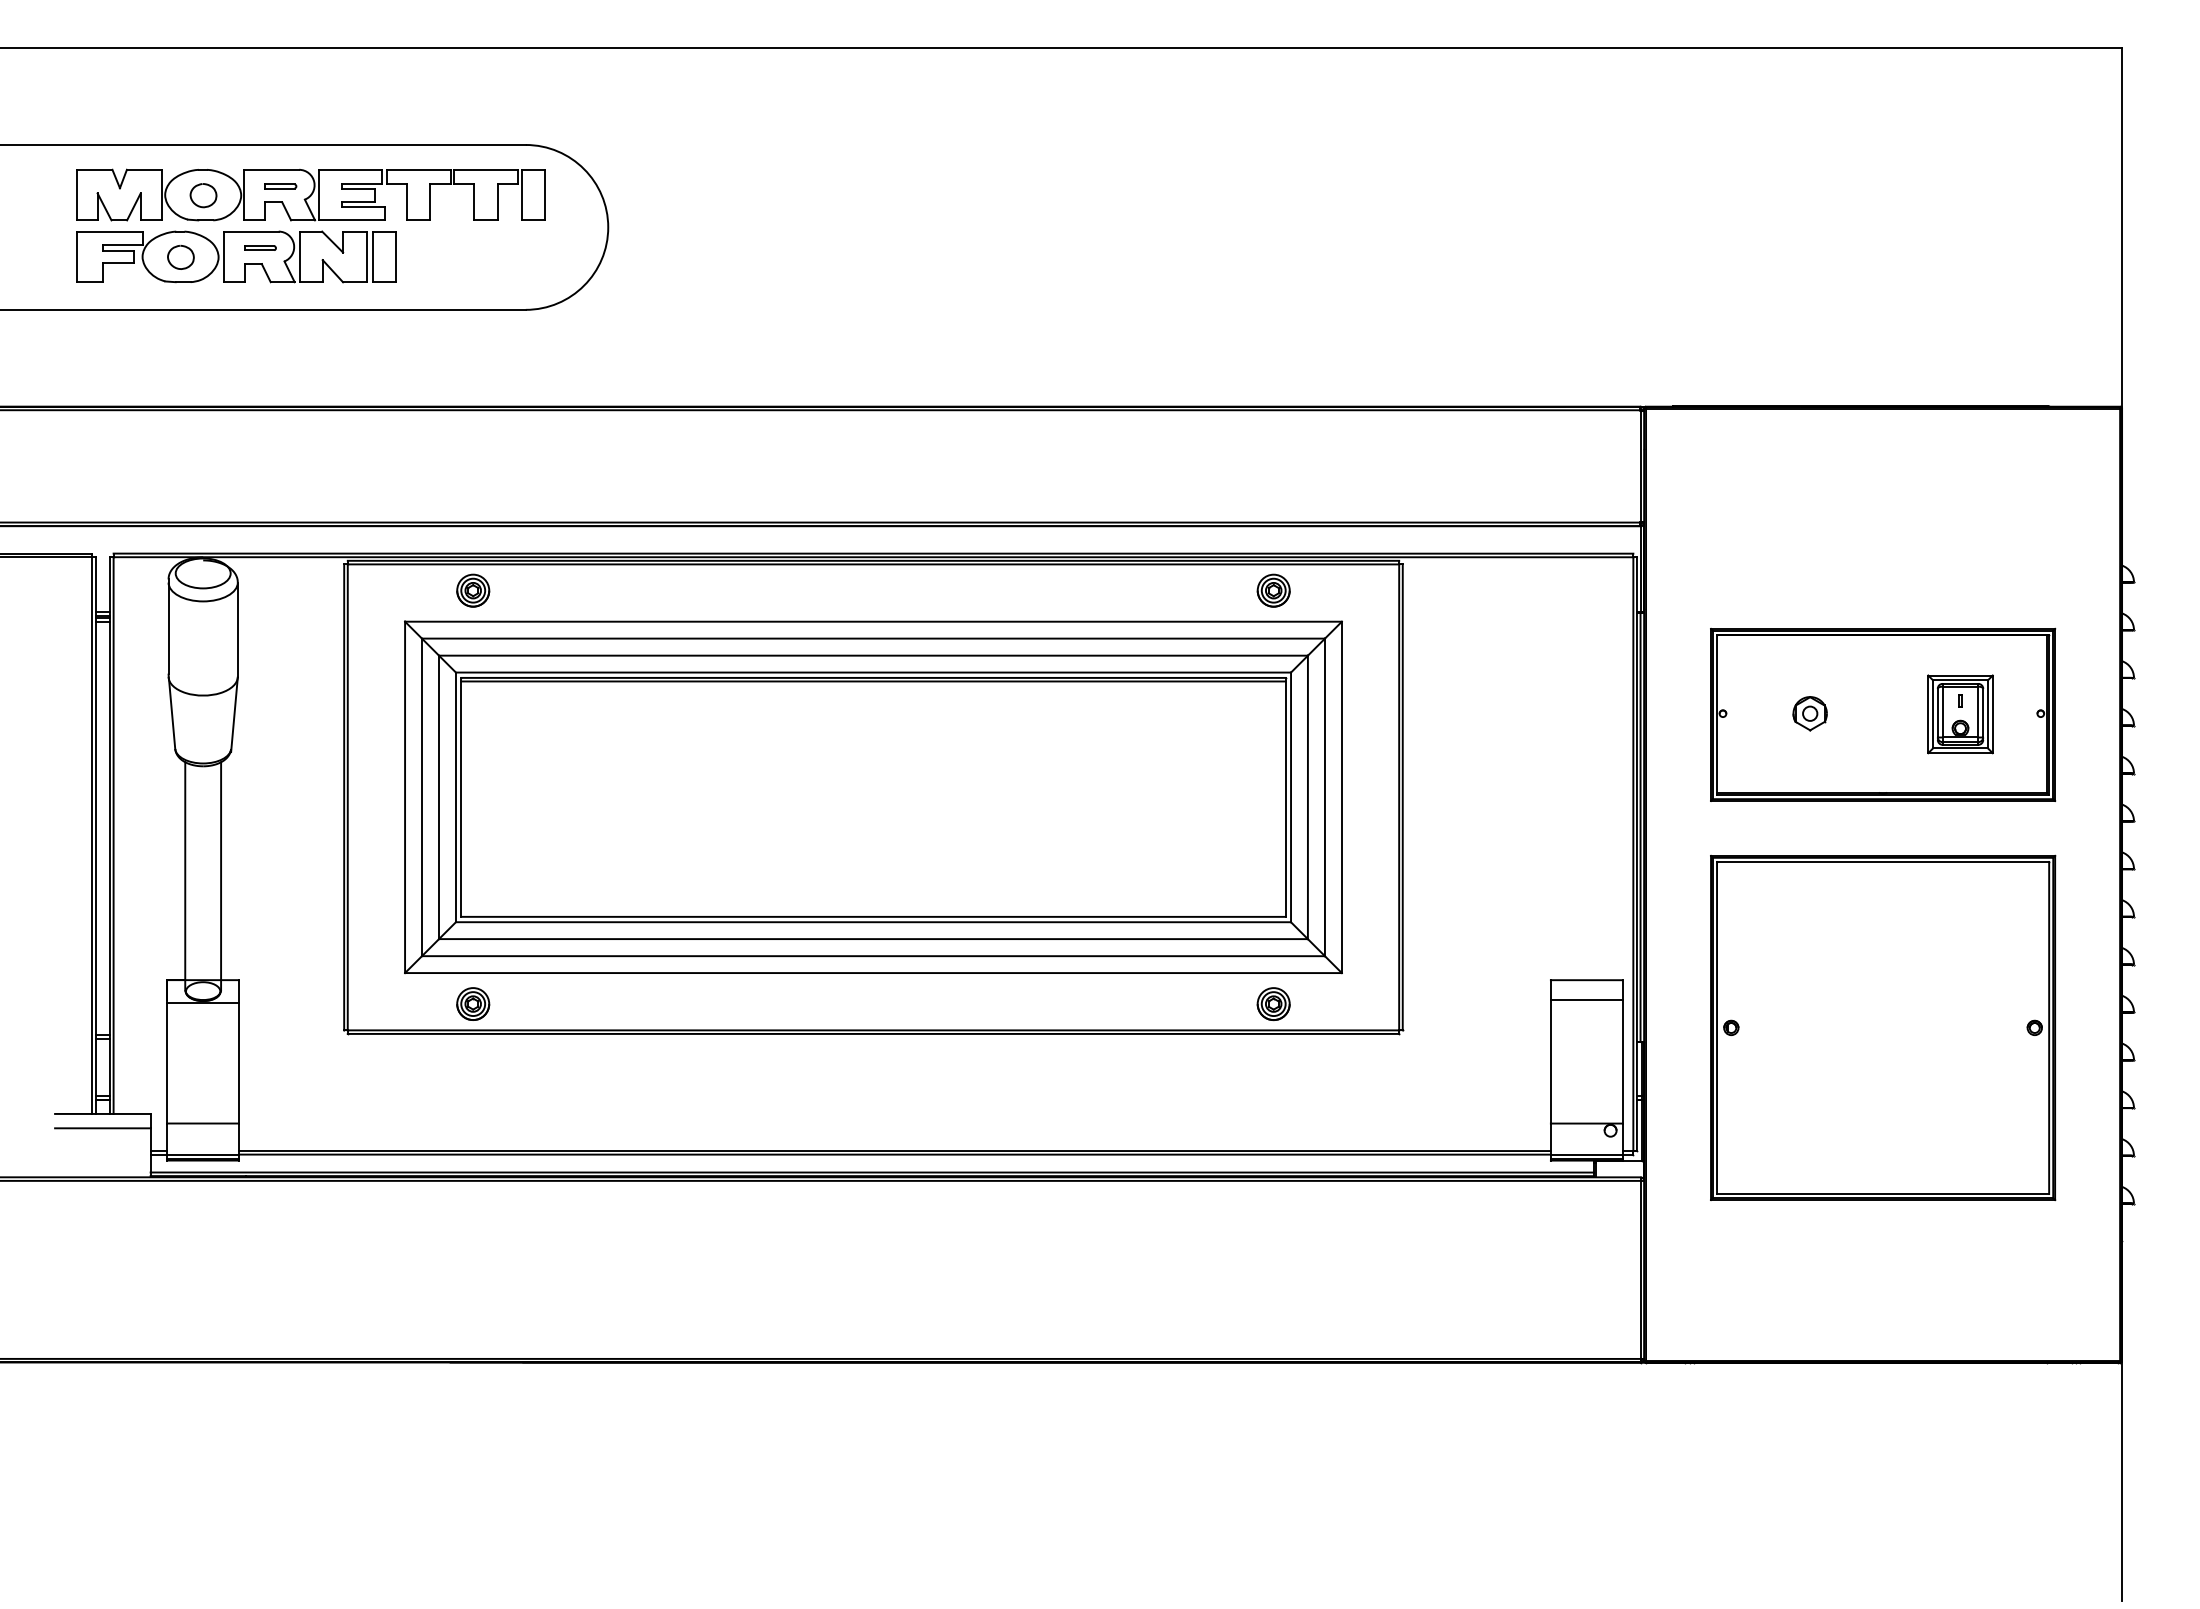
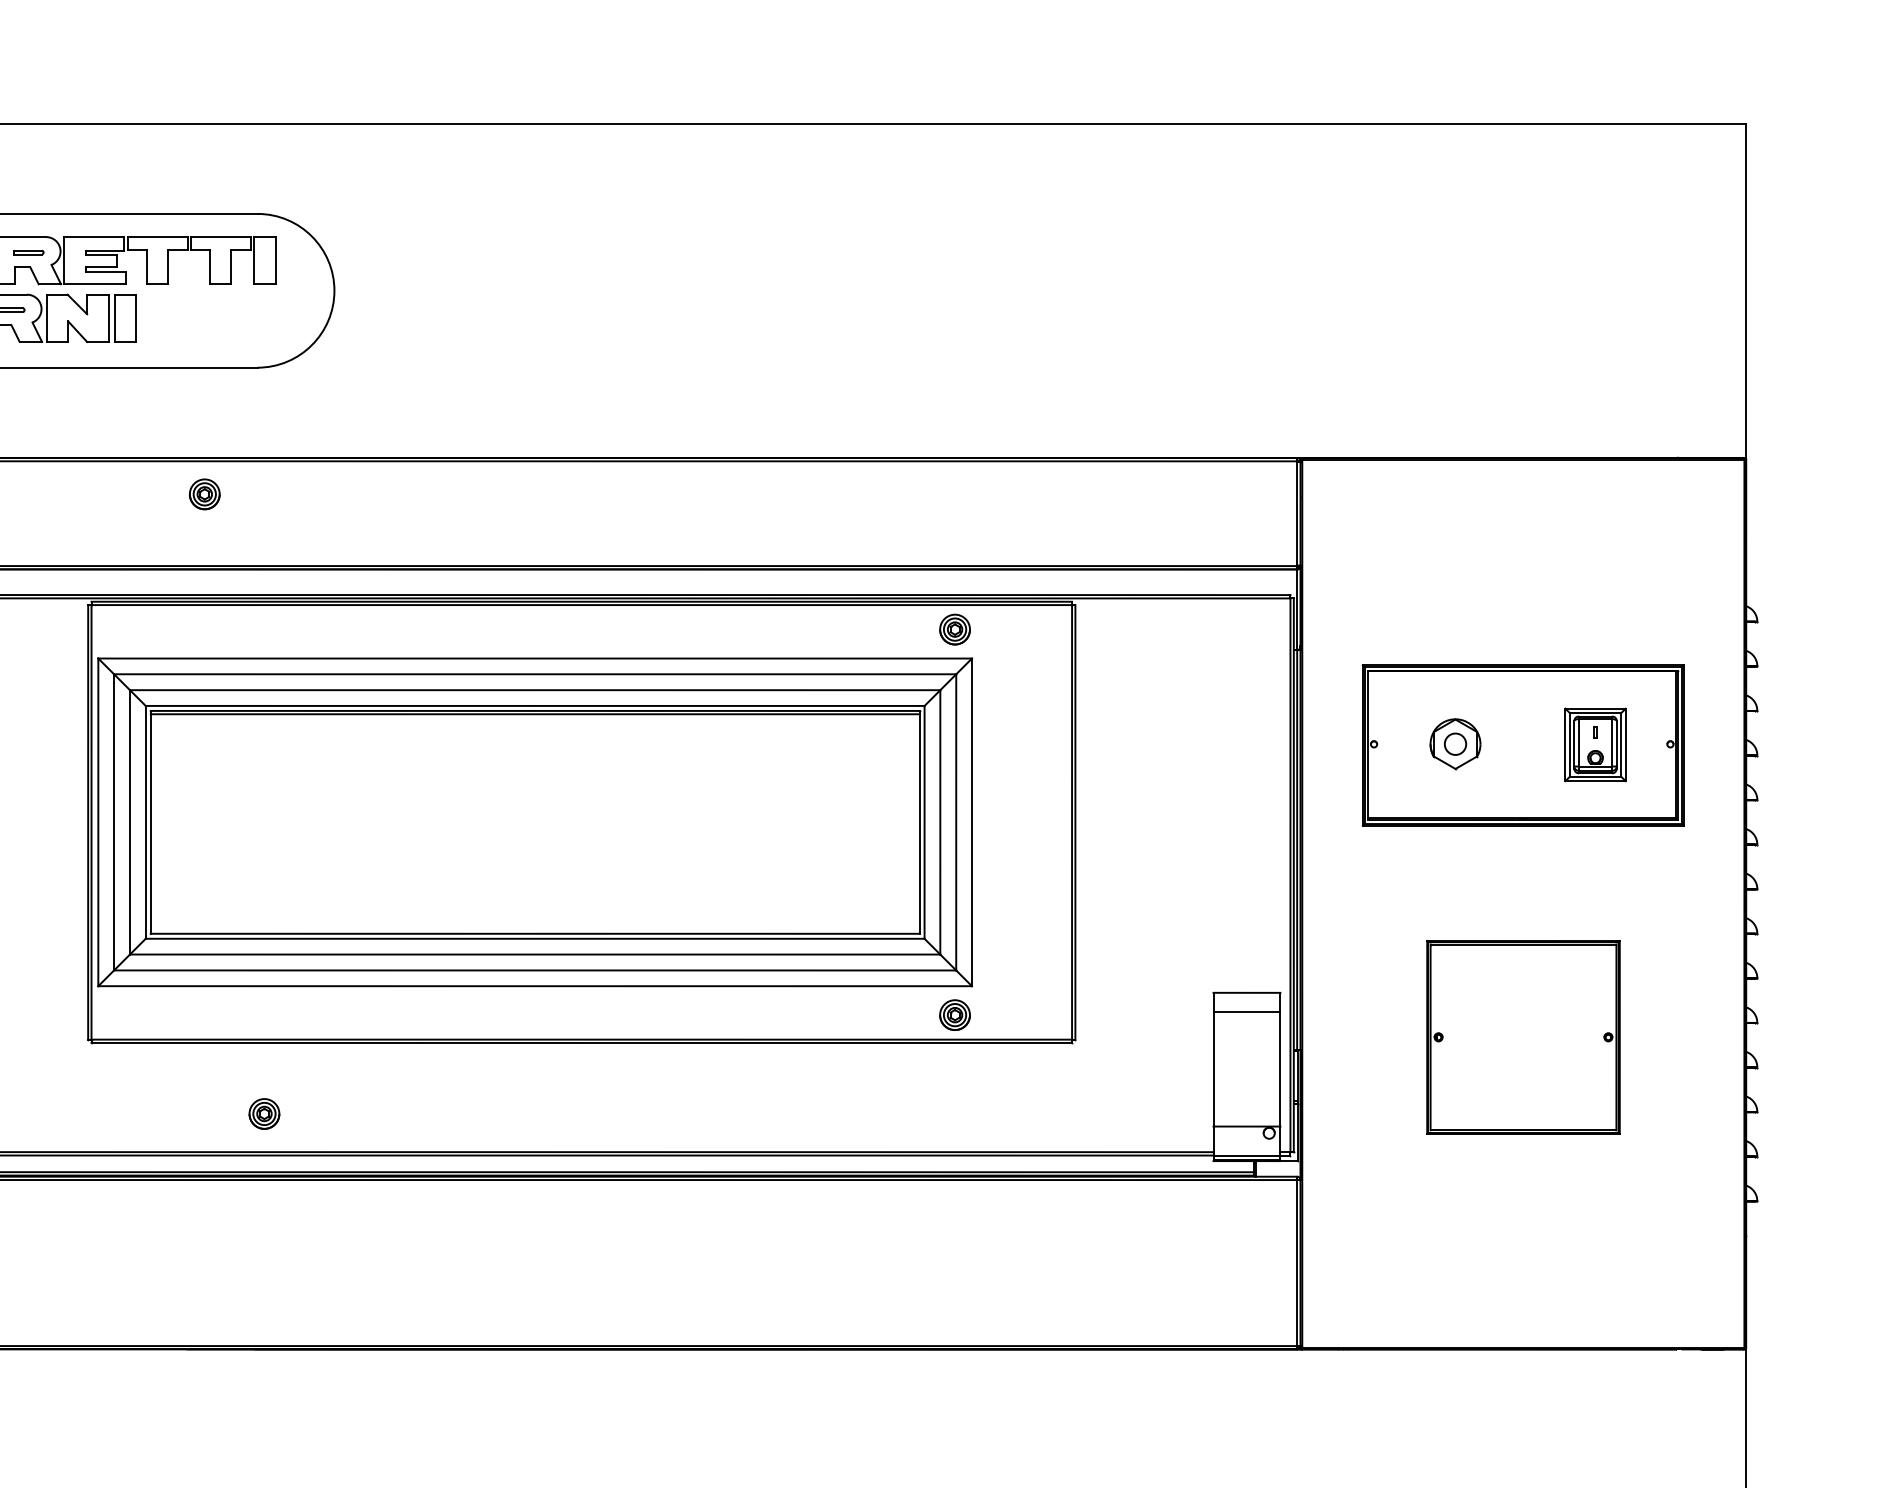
part: (473, 590) -> (205, 494), moved
part: (1809, 713) -> (1454, 744), size x1.6
part: (873, 797) -> (535, 822), moved
part: (473, 1003) -> (264, 1113), moved
part: (1883, 1027) -> (1523, 1036), size x0.6

